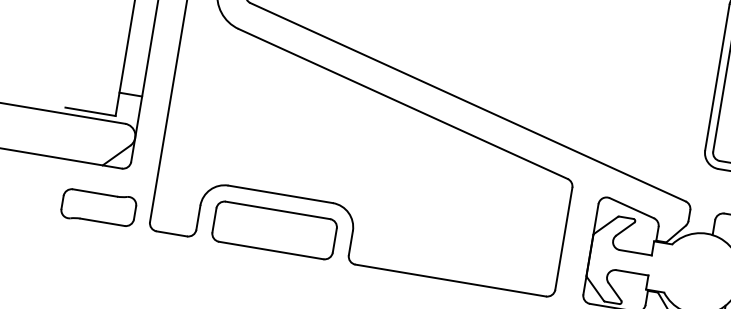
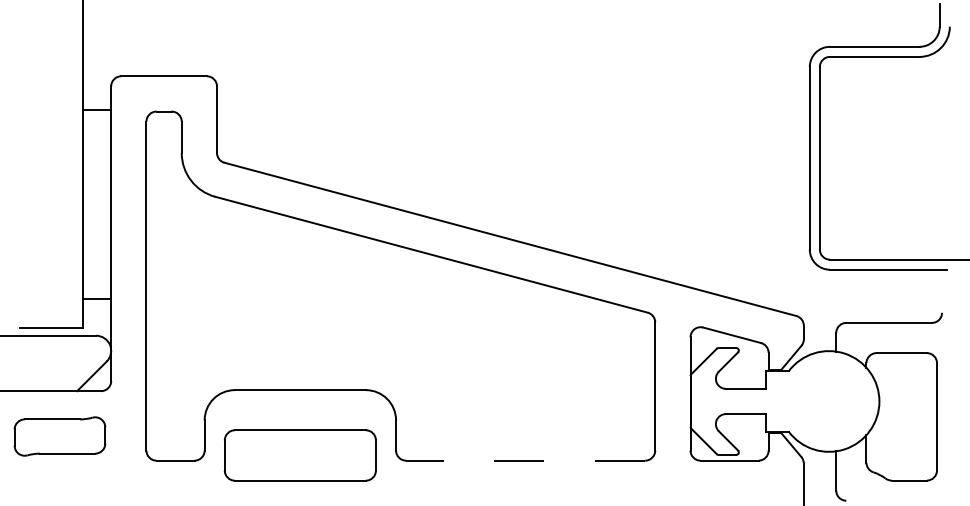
part: (98, 207) -> (59, 436), moved
part: (274, 230) -> (300, 455), moved
line: (450, 280) -> (525, 460), solid -> dashed

